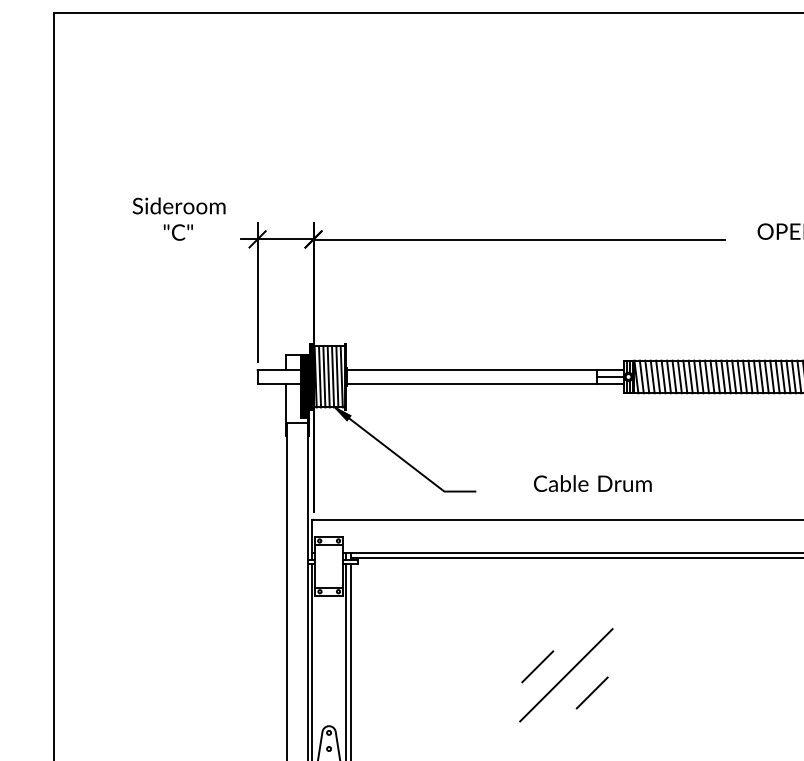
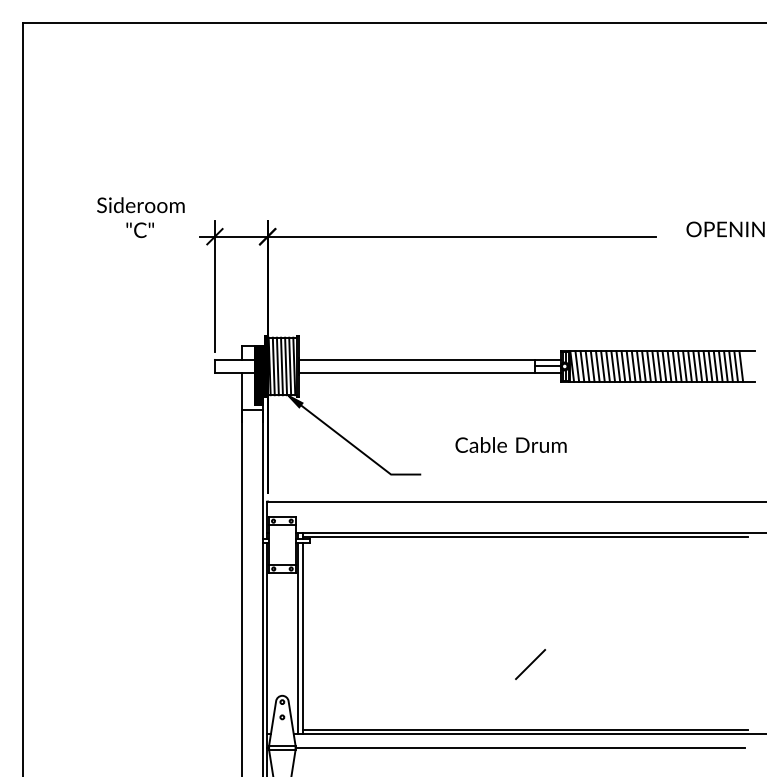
text: (592, 483) -> (510, 444), moved
line: (537, 666) -> (478, 639), removed
line: (565, 674) -> (505, 647), removed

